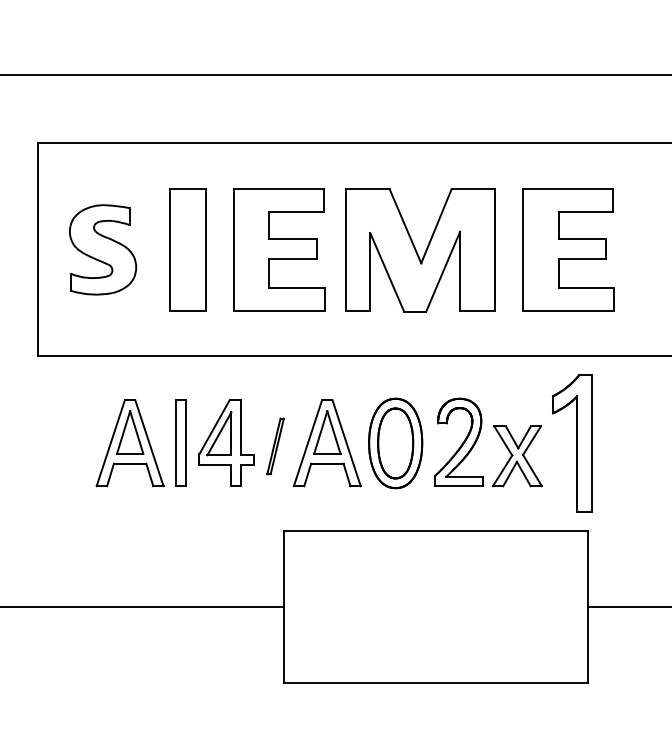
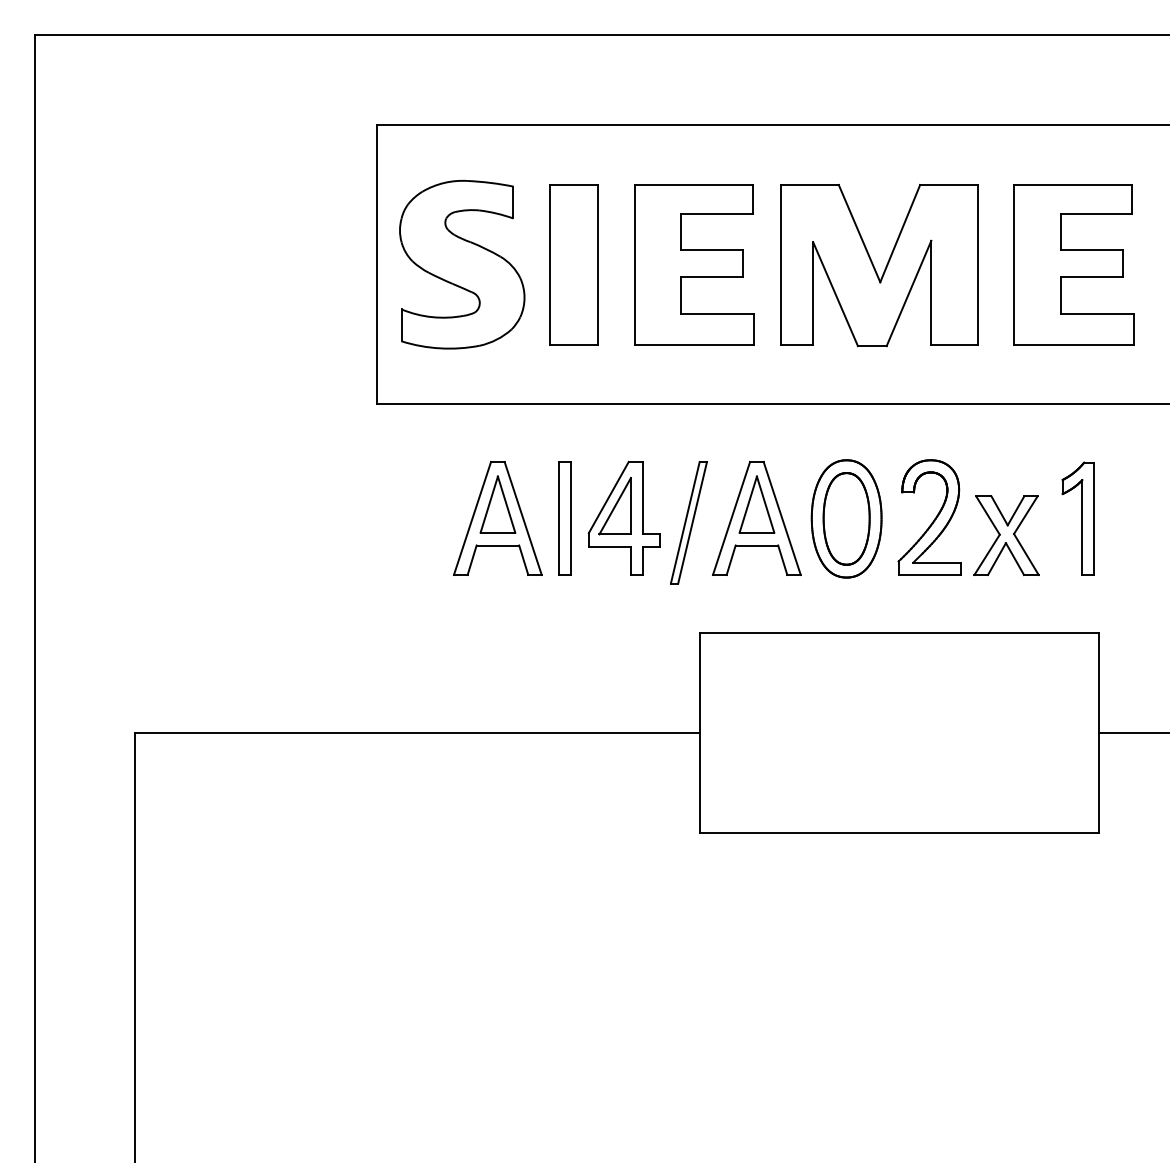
part: (103, 249) -> (462, 264), size x1.43
part: (571, 443) -> (1077, 518), size x0.62
part: (275, 446) -> (688, 522), size x1.67

